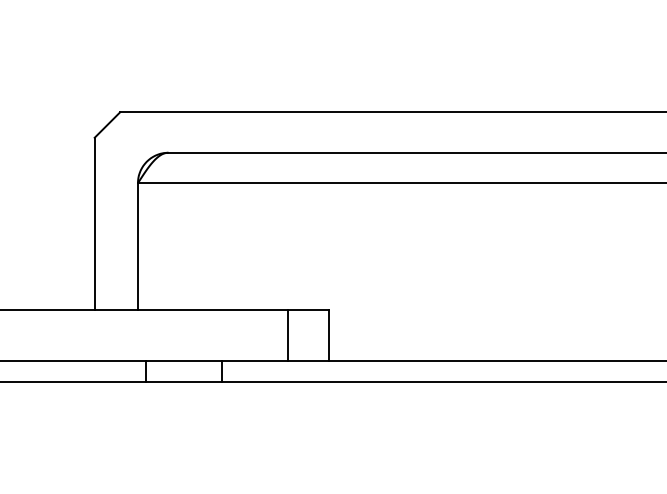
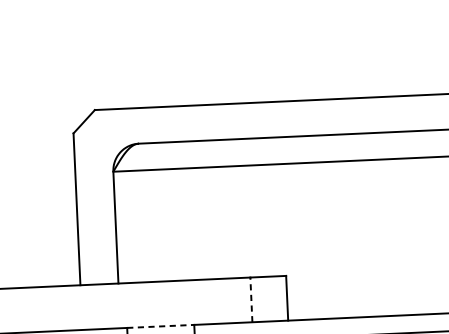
line: (287, 335) -> (250, 299), solid -> dashed
line: (184, 361) -> (161, 326), solid -> dashed

